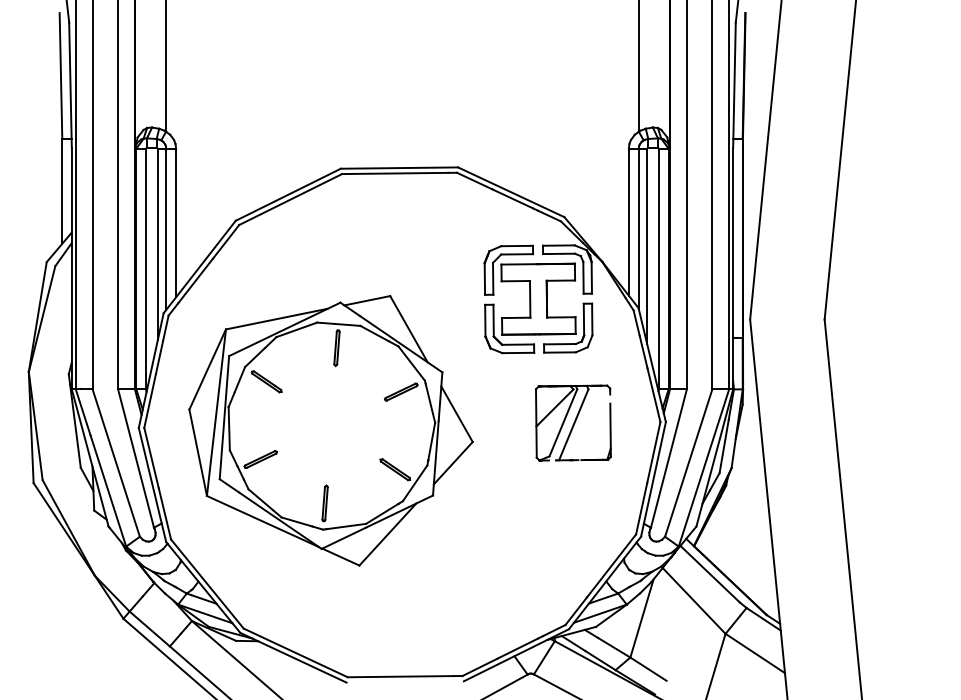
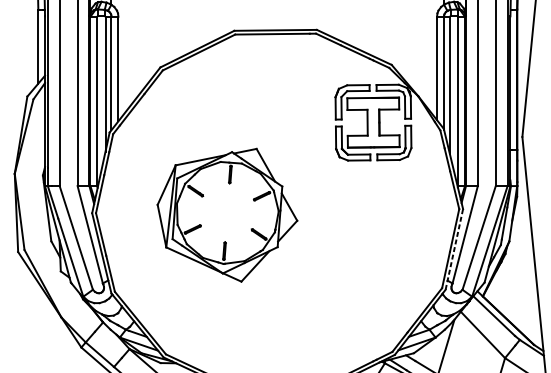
part: (572, 422) -> (397, 209), removed
part: (330, 430) -> (227, 215), size x0.7
line: (653, 479) -> (454, 249), solid -> dashed

